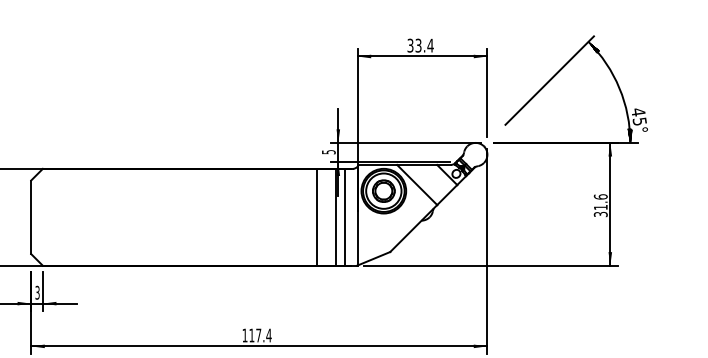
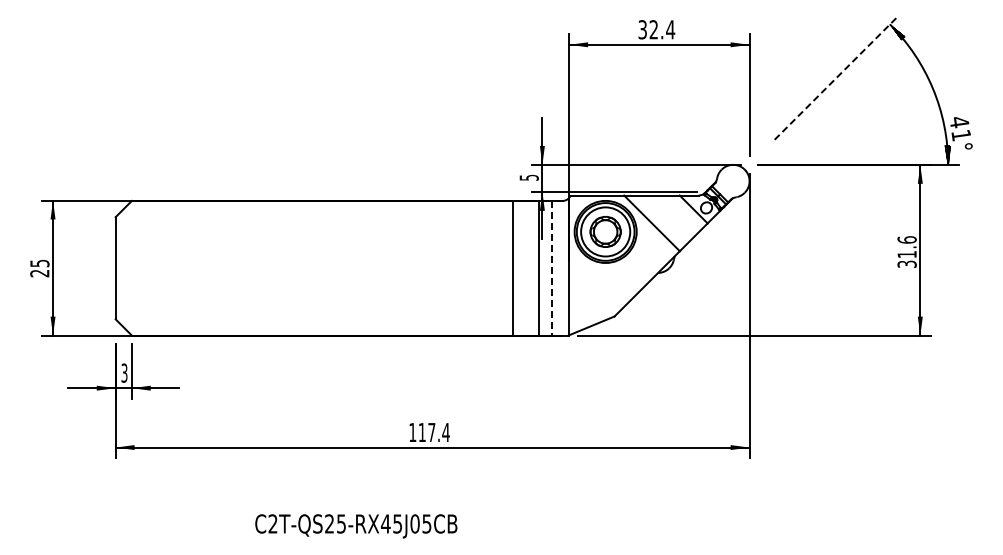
text: (418, 45) -> (653, 29), 33.4 -> 32.4
line: (549, 80) -> (836, 78), solid -> dashed
text: (639, 121) -> (961, 135), 45° -> 41°
line: (345, 217) -> (552, 268), solid -> dashed

